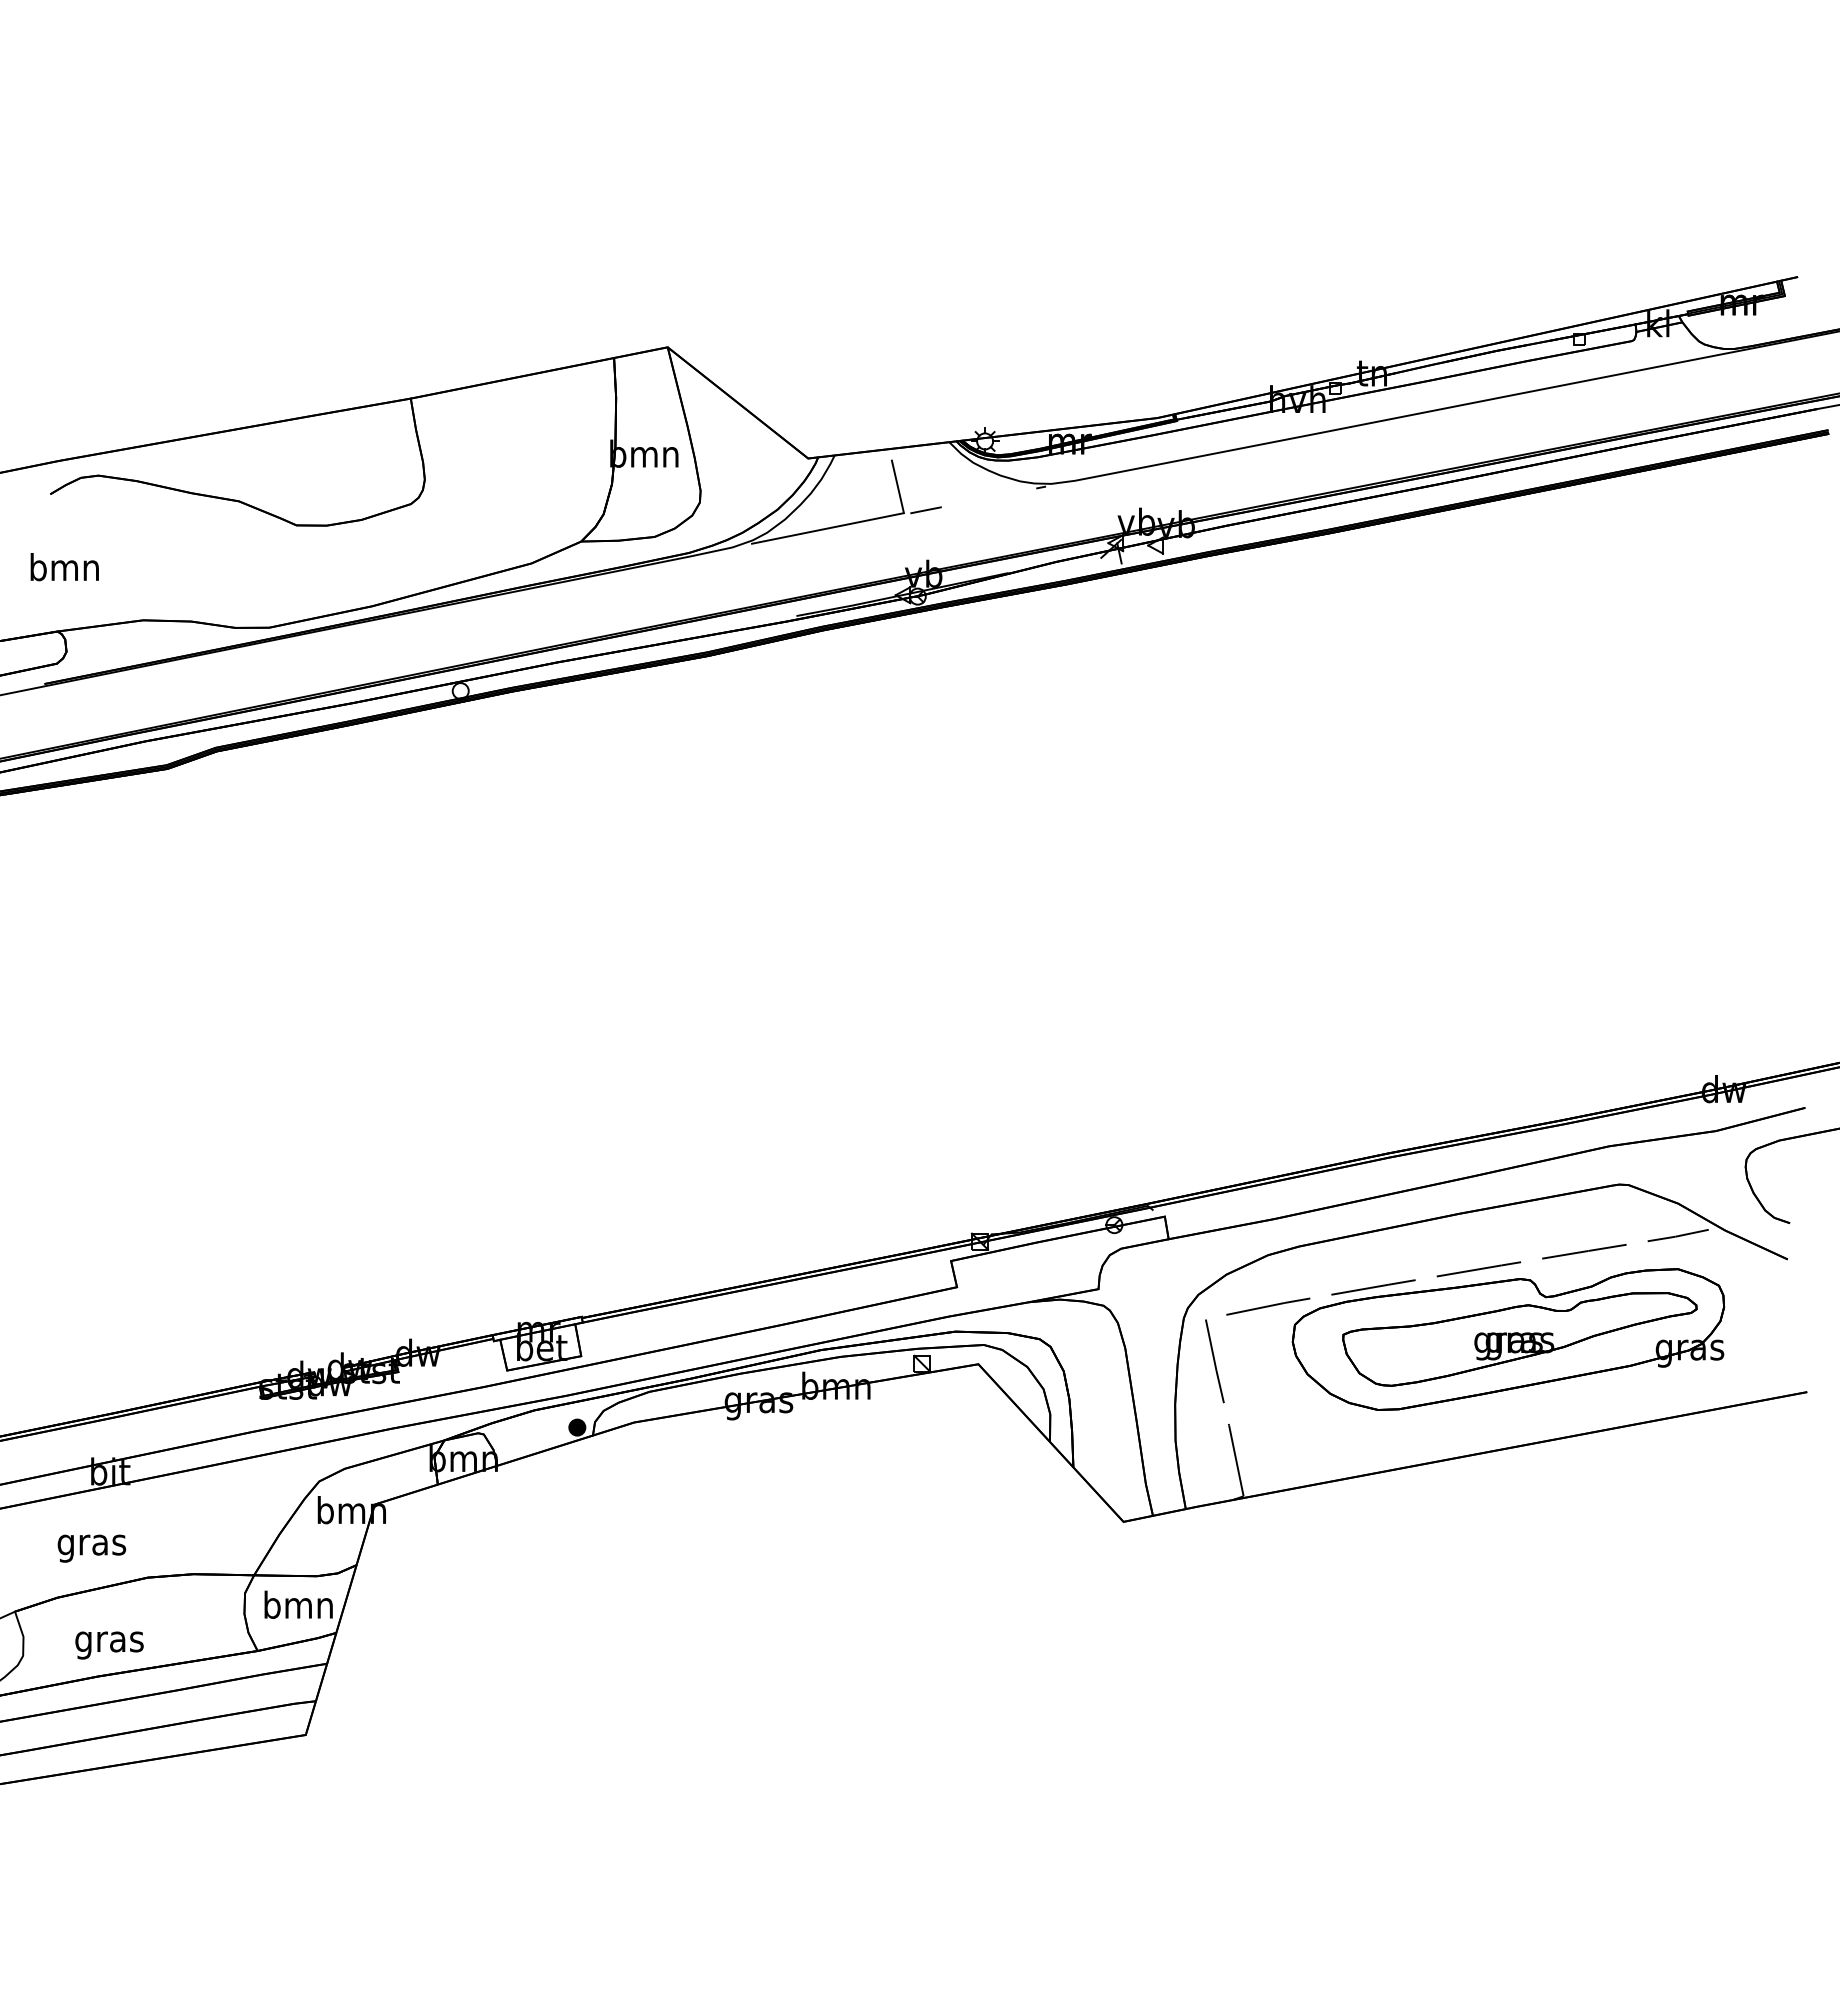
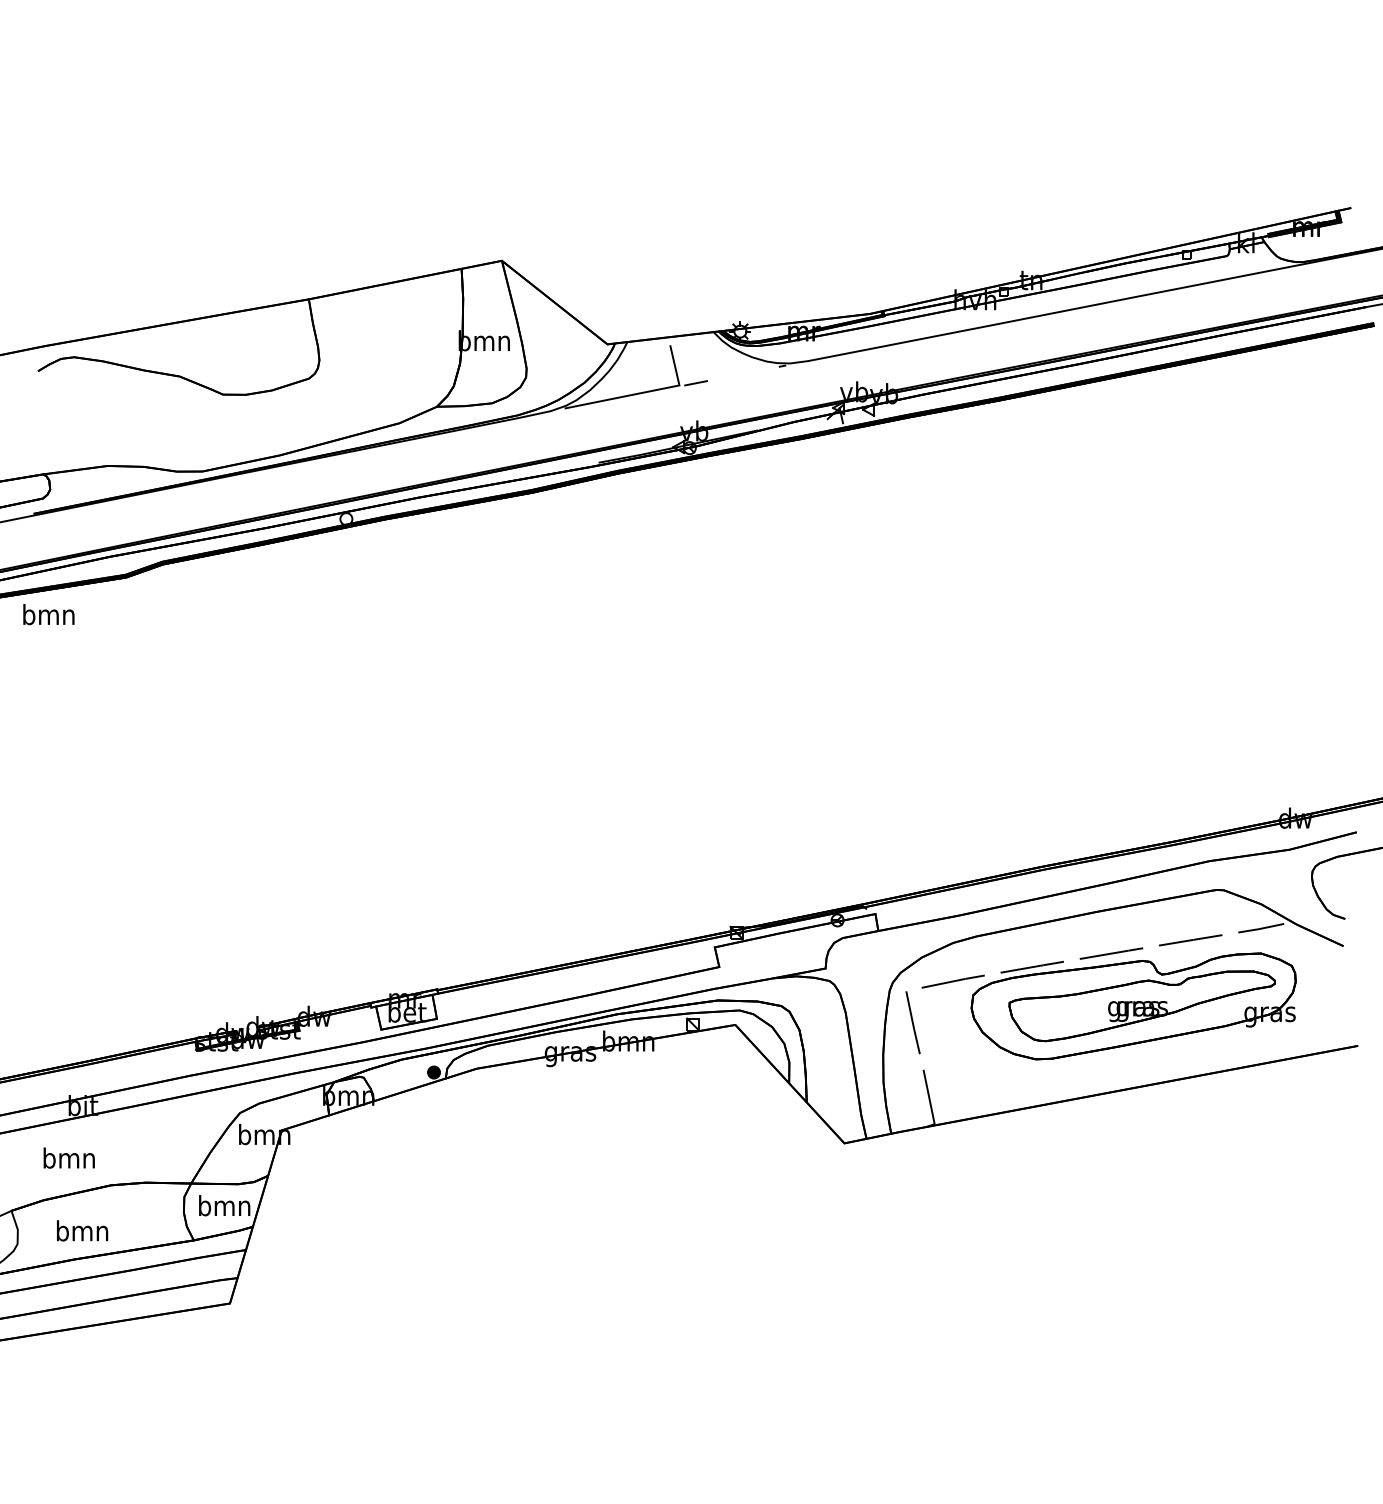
text: (64, 567) -> (48, 614), moved
text: (91, 1544) -> (68, 1160), gras -> bmn
text: (109, 1641) -> (82, 1233), gras -> bmn

